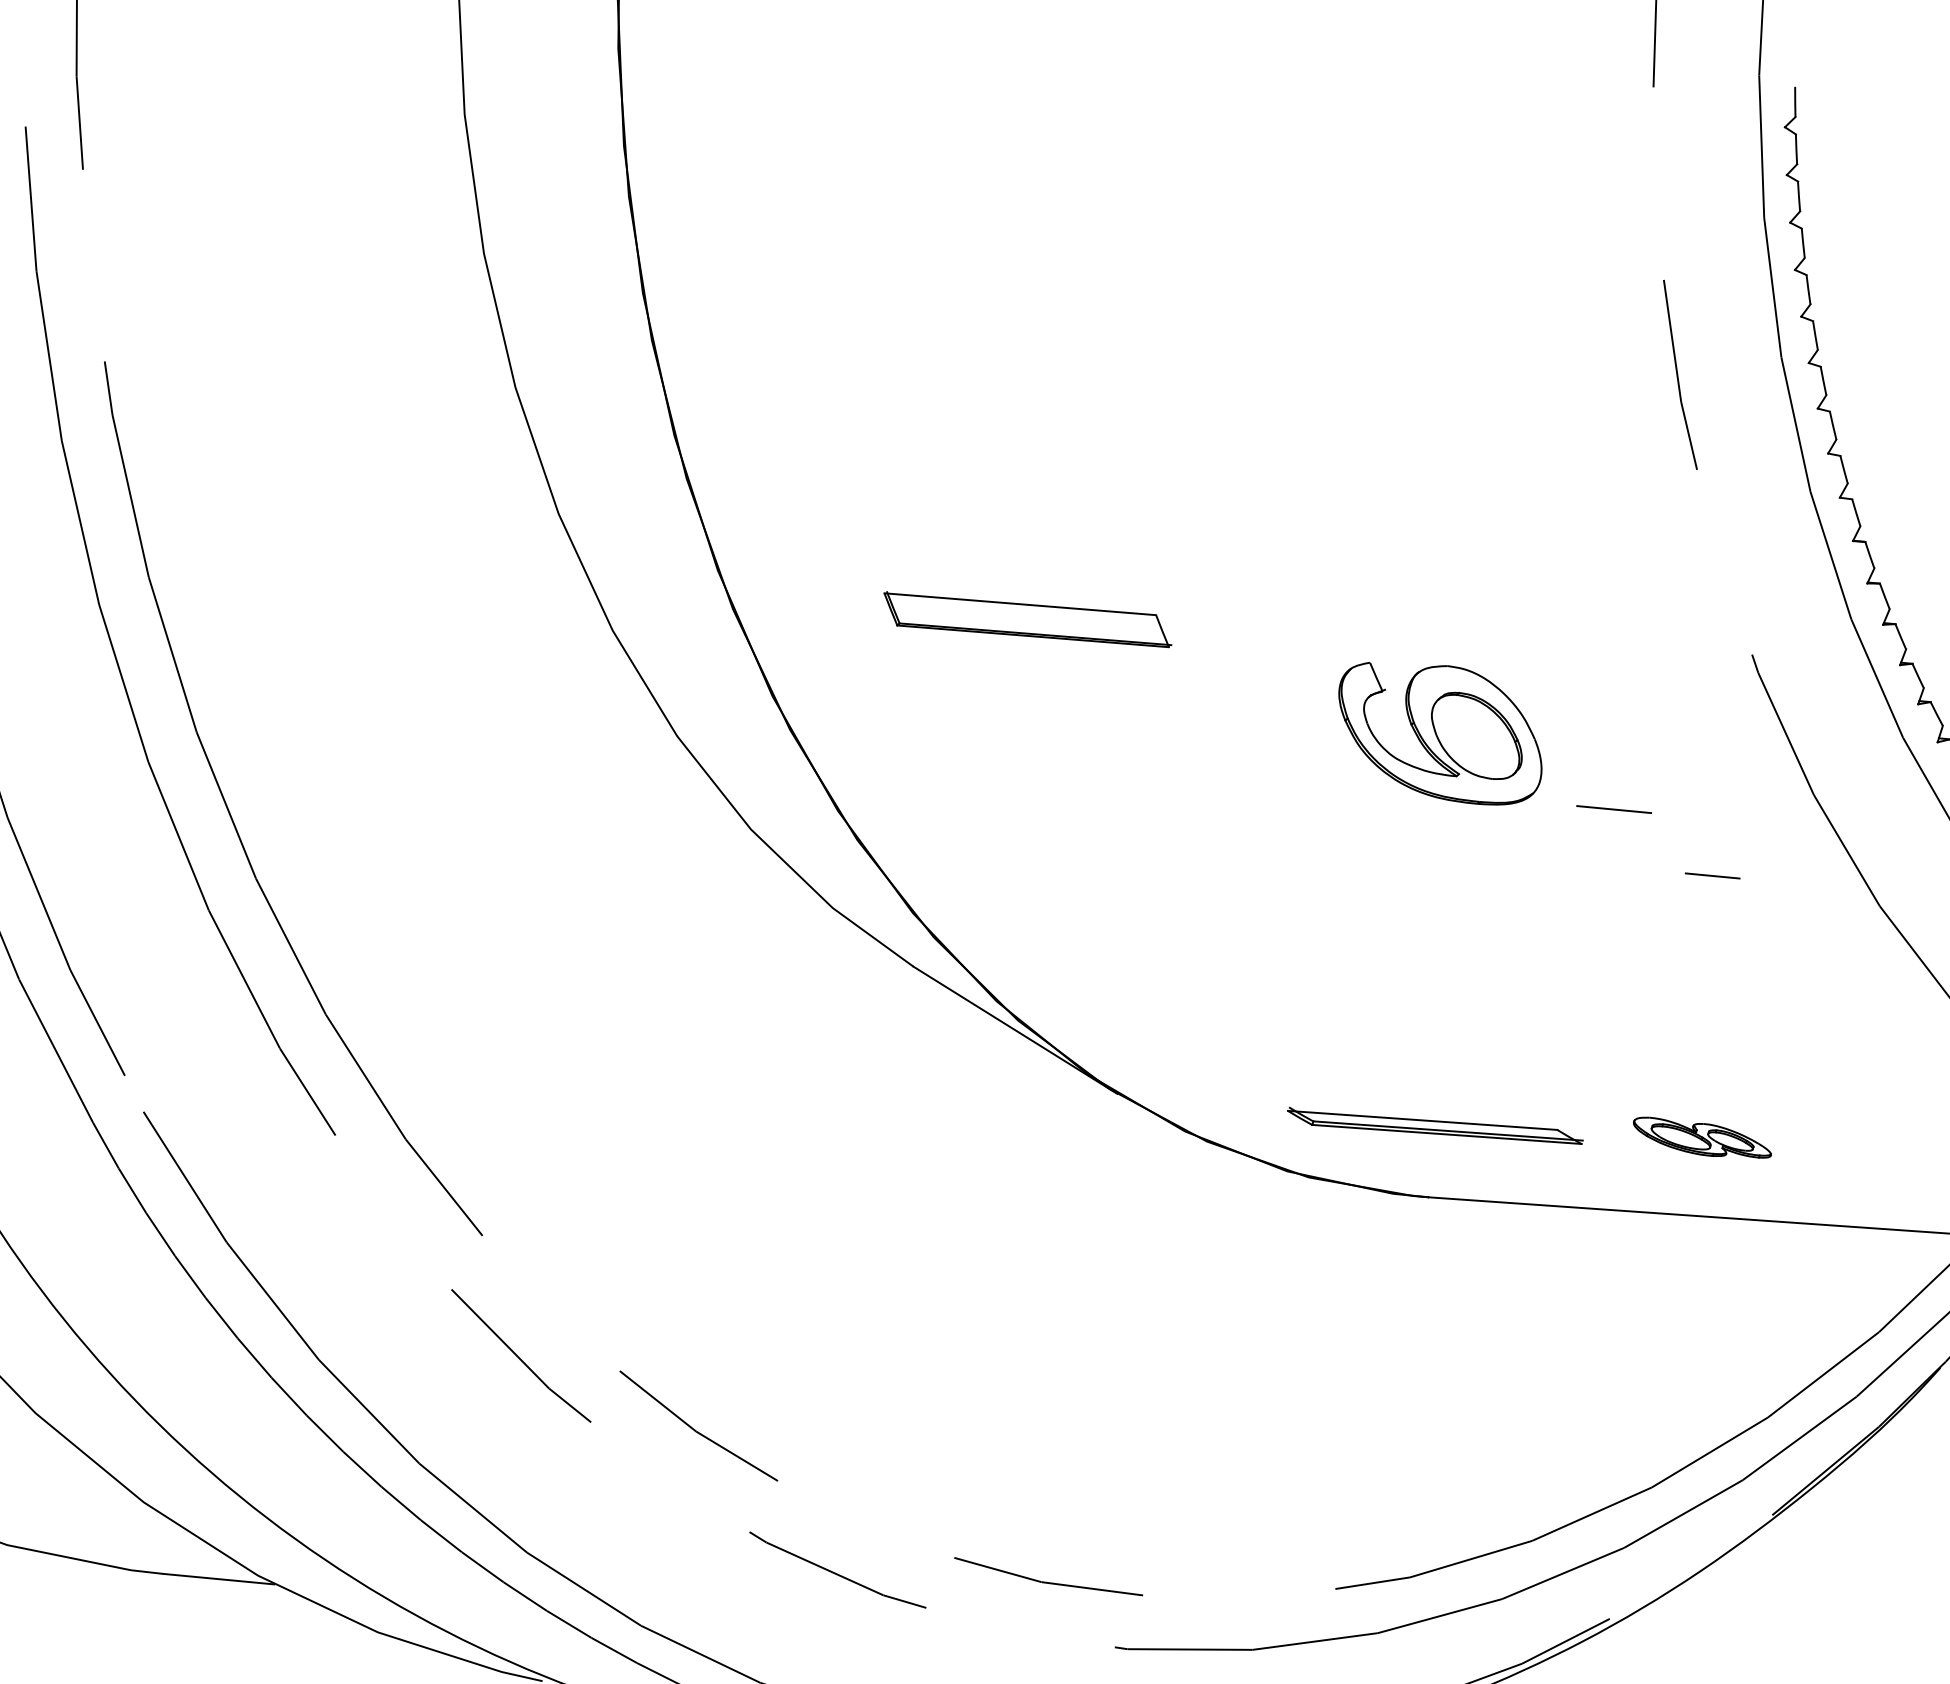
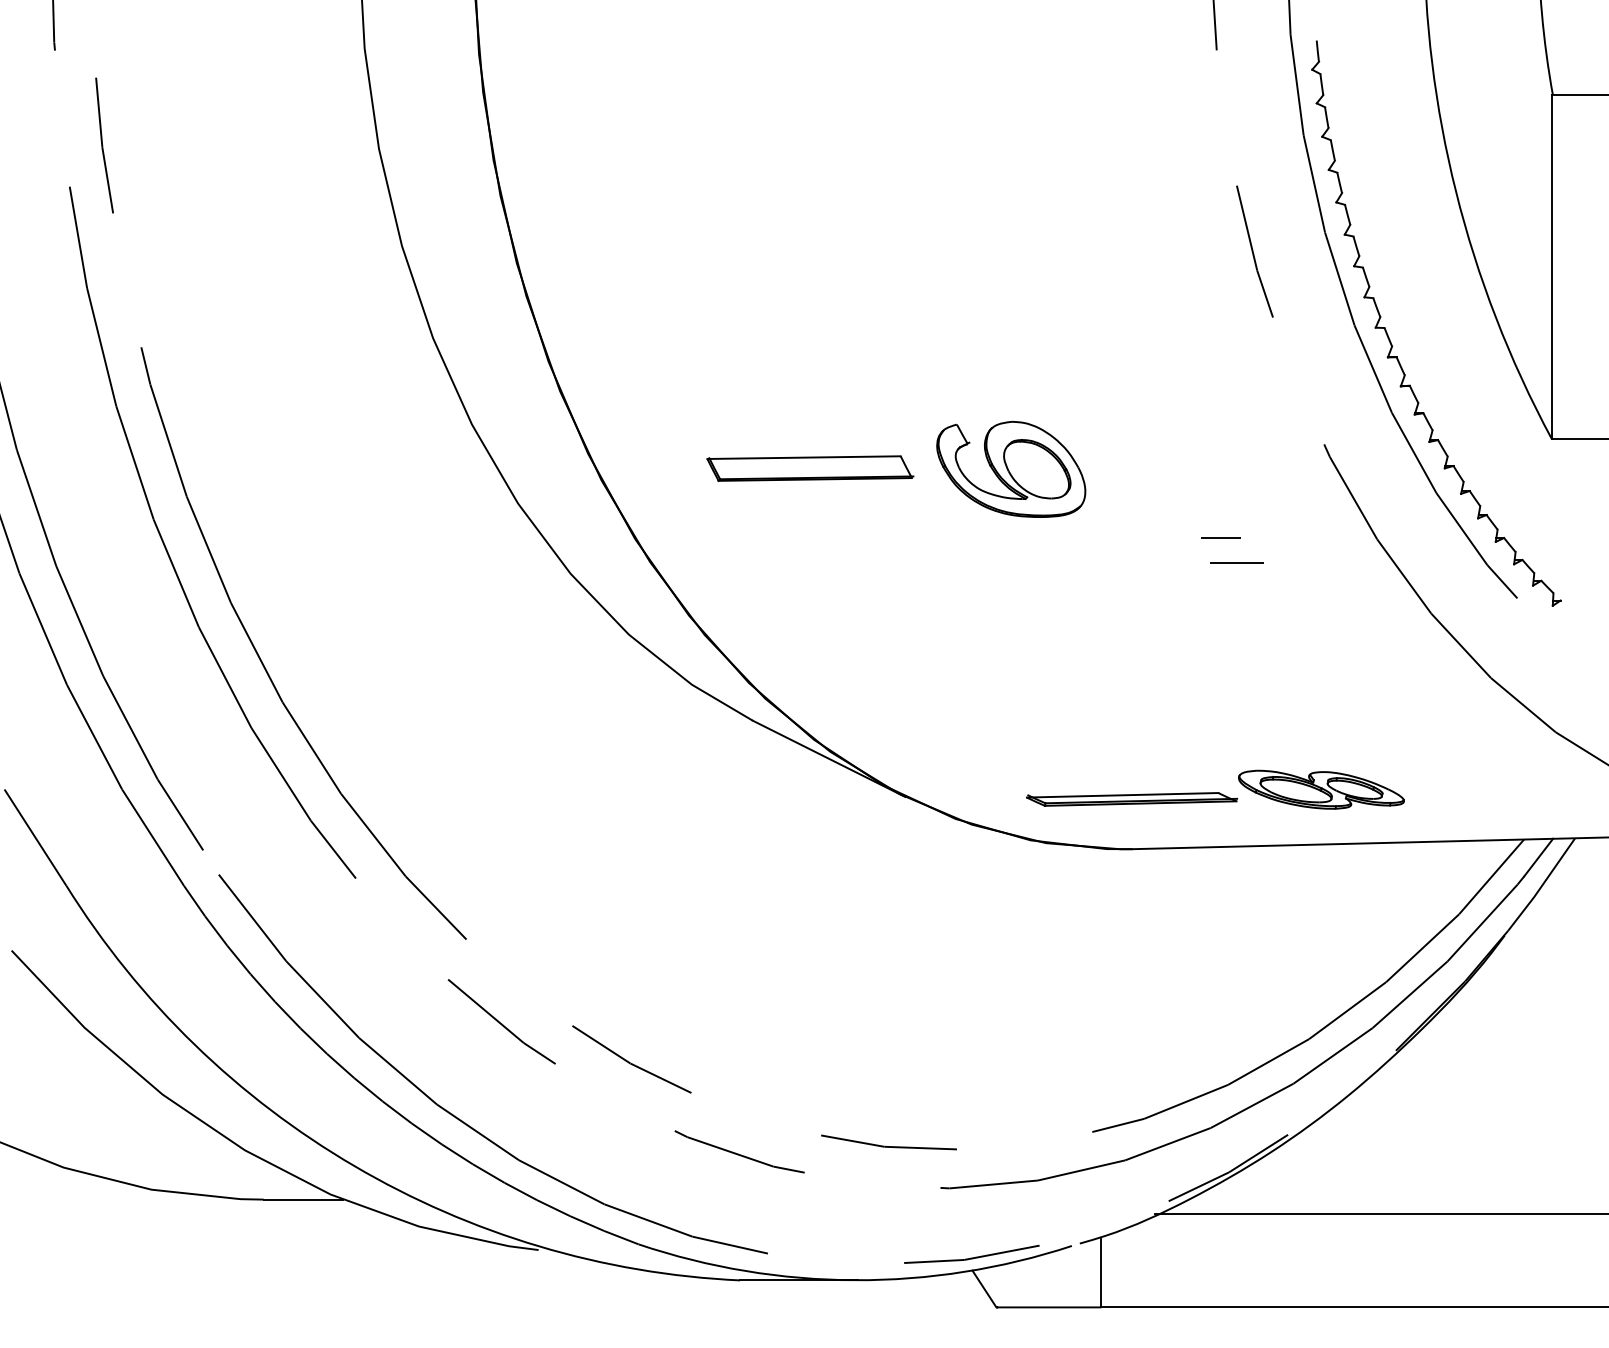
part: (1440, 731) -> (1011, 468), moved
line: (1711, 874) -> (1220, 537), moved
part: (1702, 1138) -> (1321, 789), size x1.67

